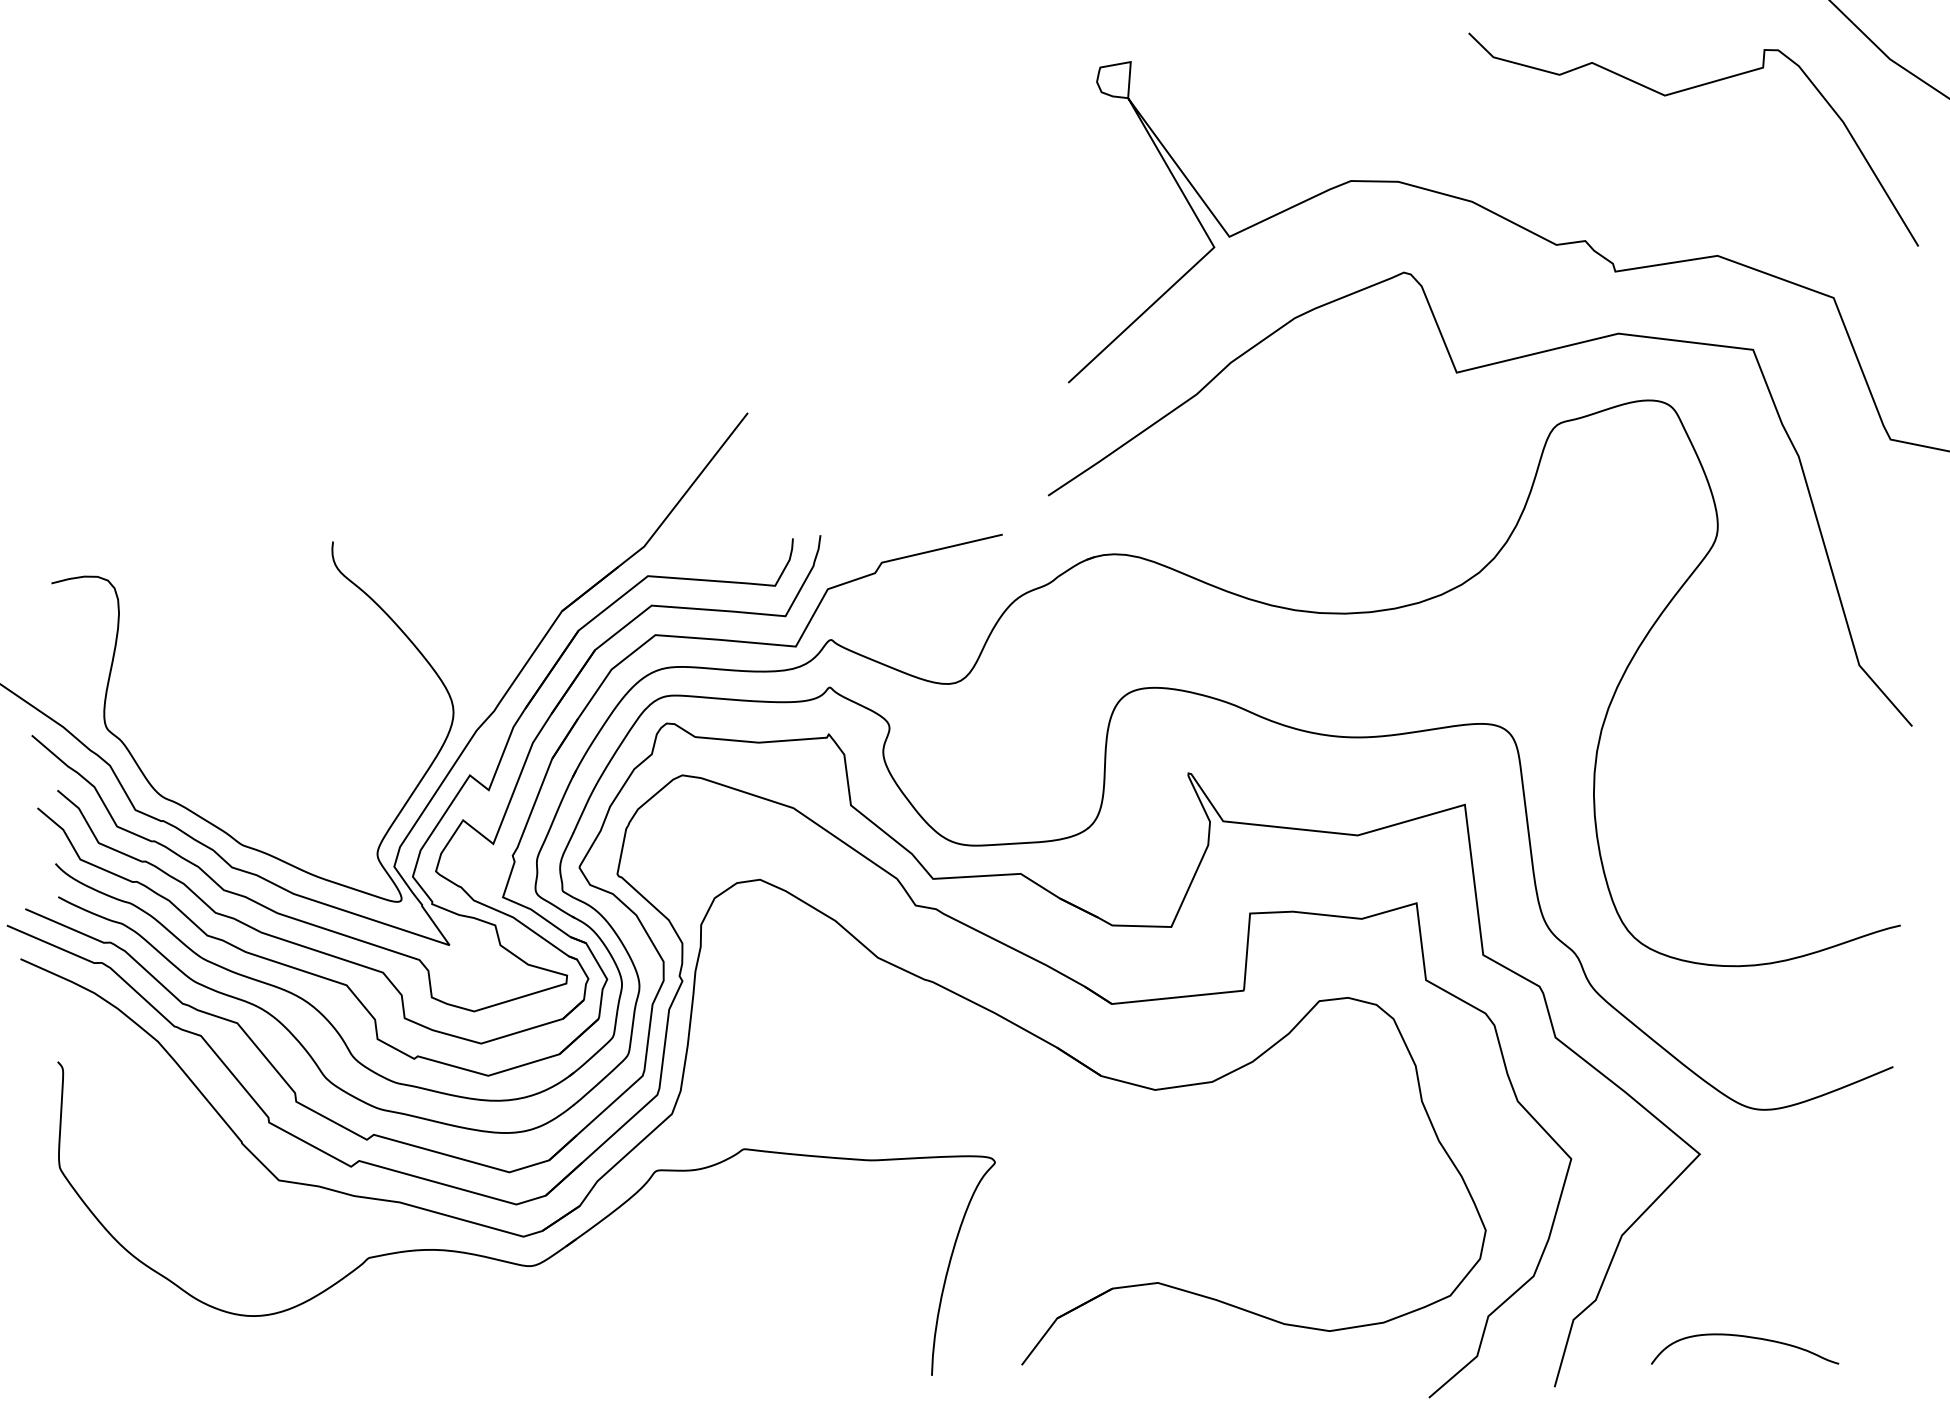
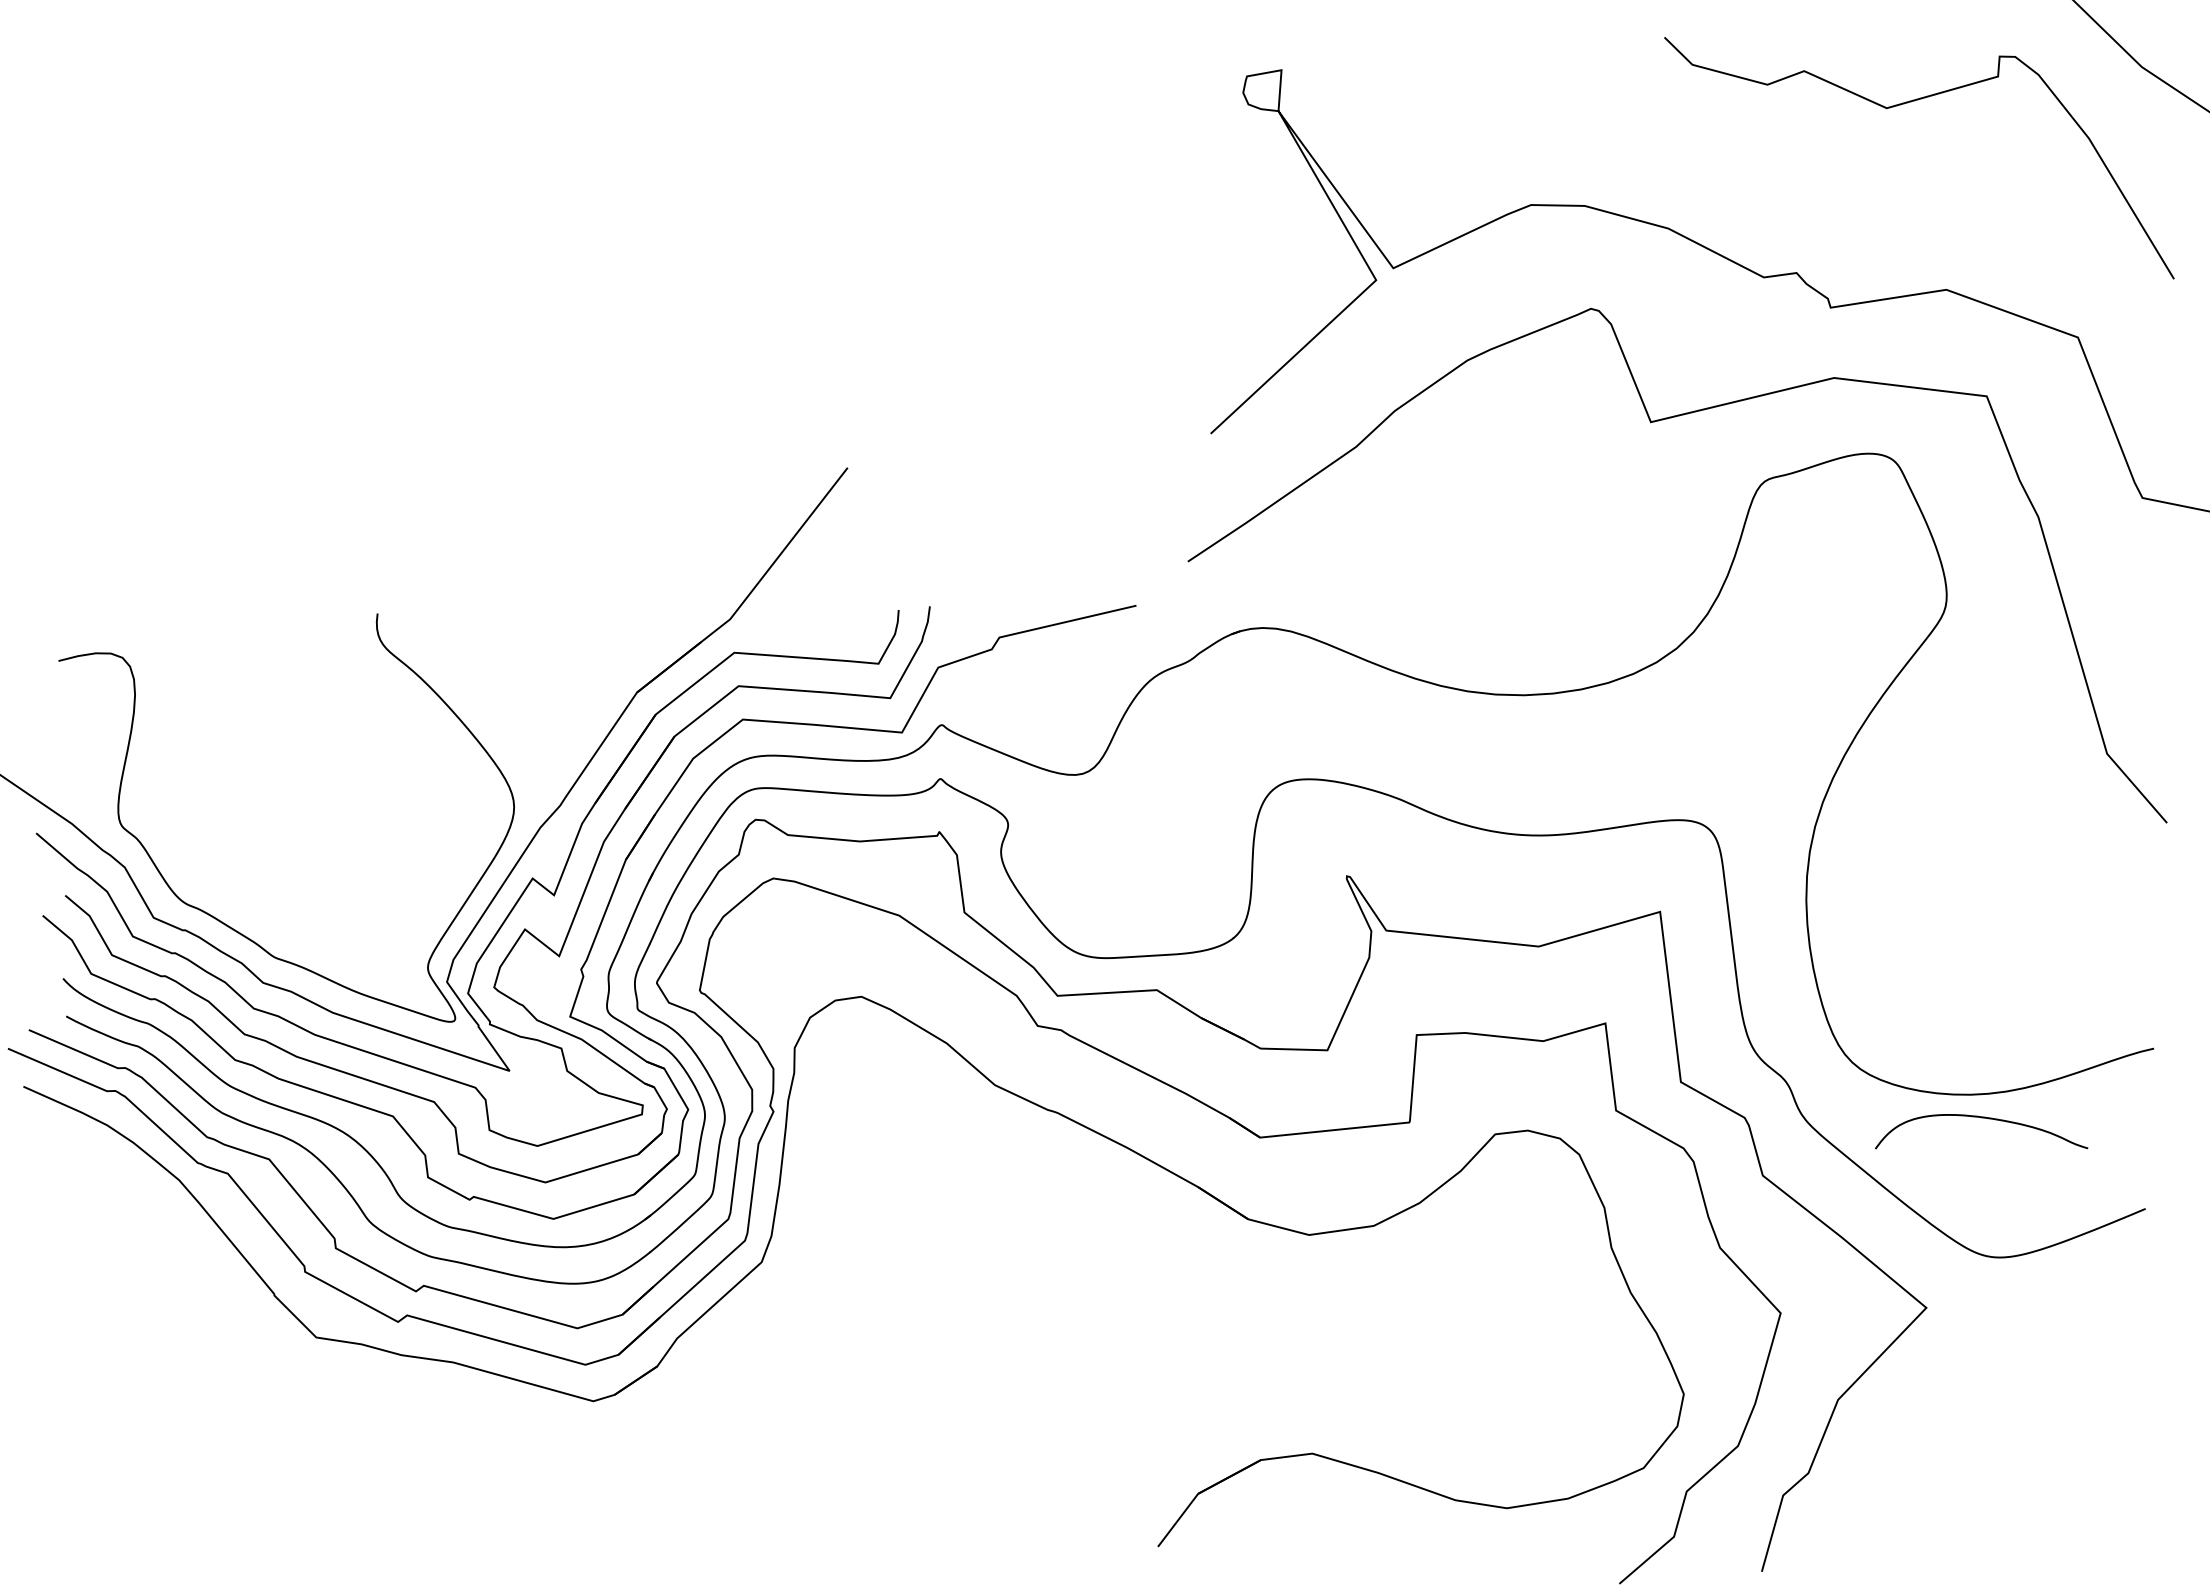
part: (550, 1256) -> (623, 1423), removed
curve: (1744, 1337) -> (1981, 1118), moved

